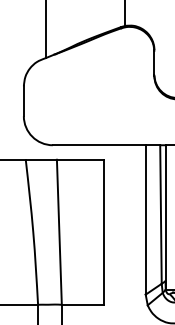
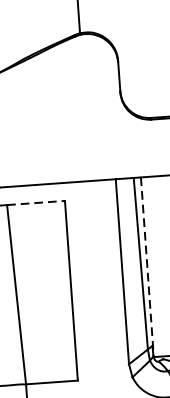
line: (80, 159) -> (36, 202), solid -> dashed
line: (166, 217) -> (147, 266), solid -> dashed

